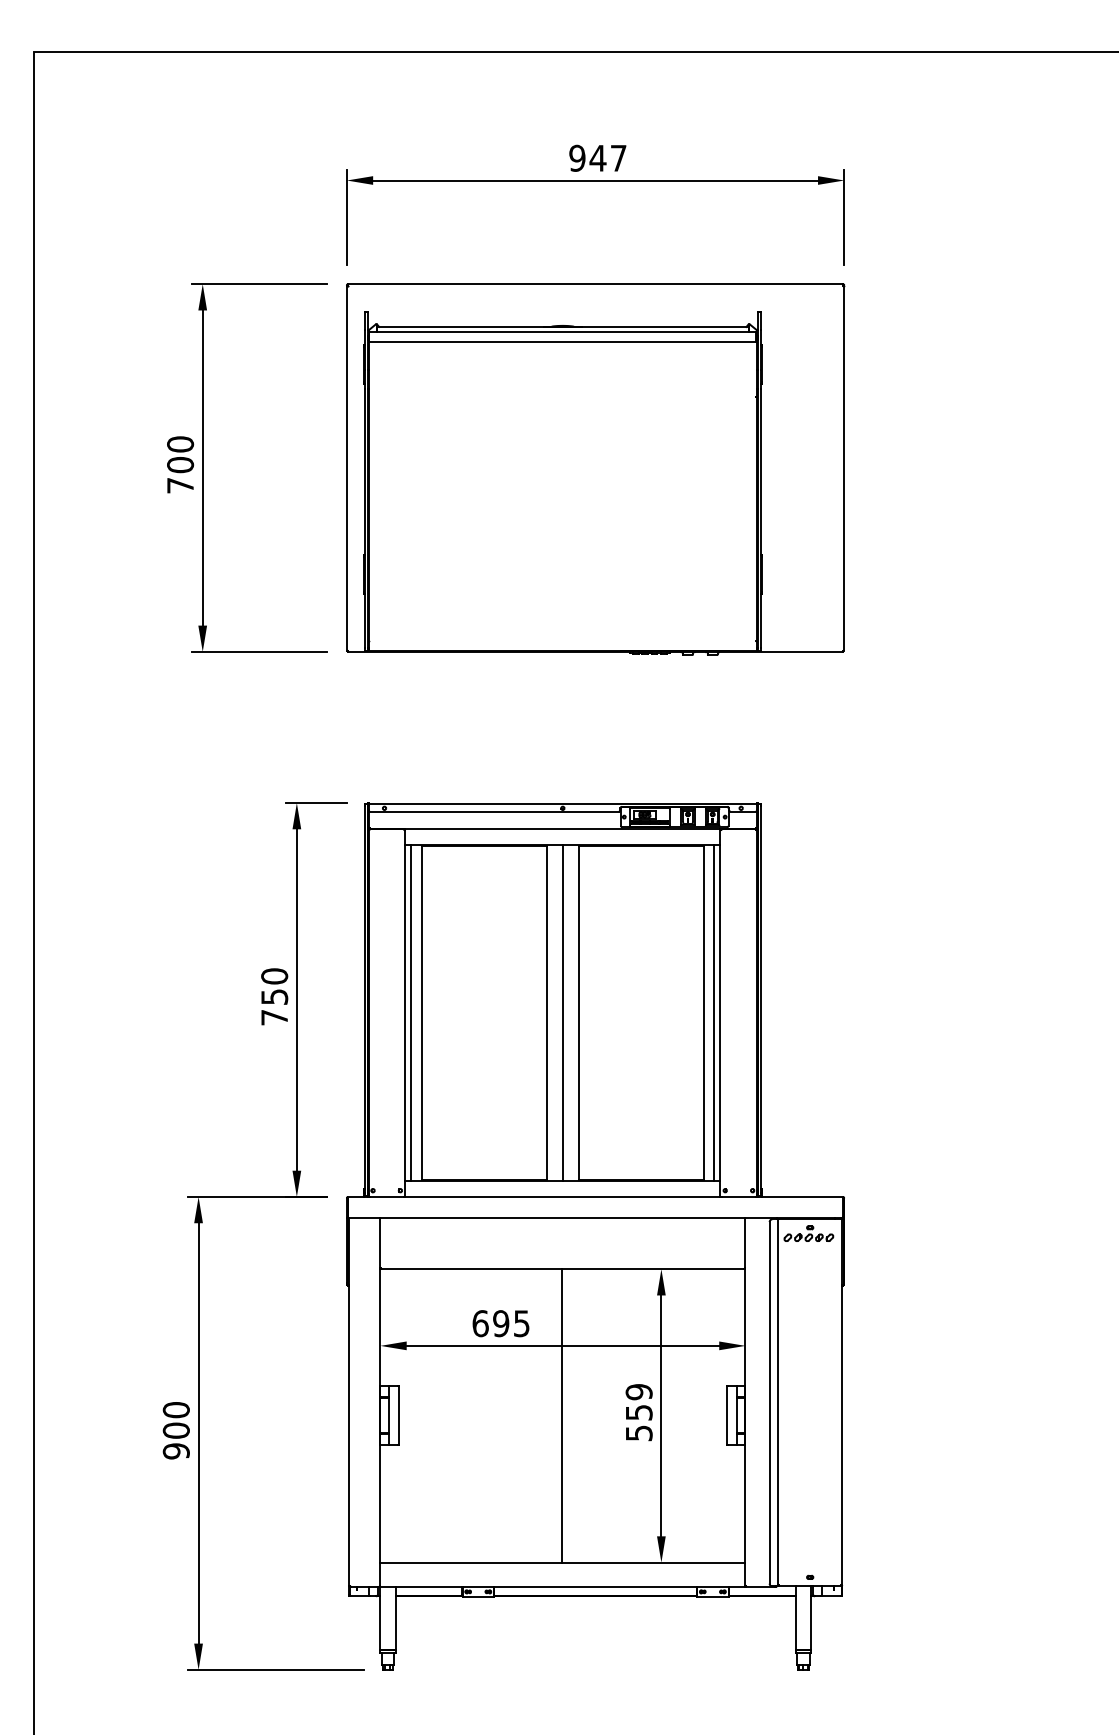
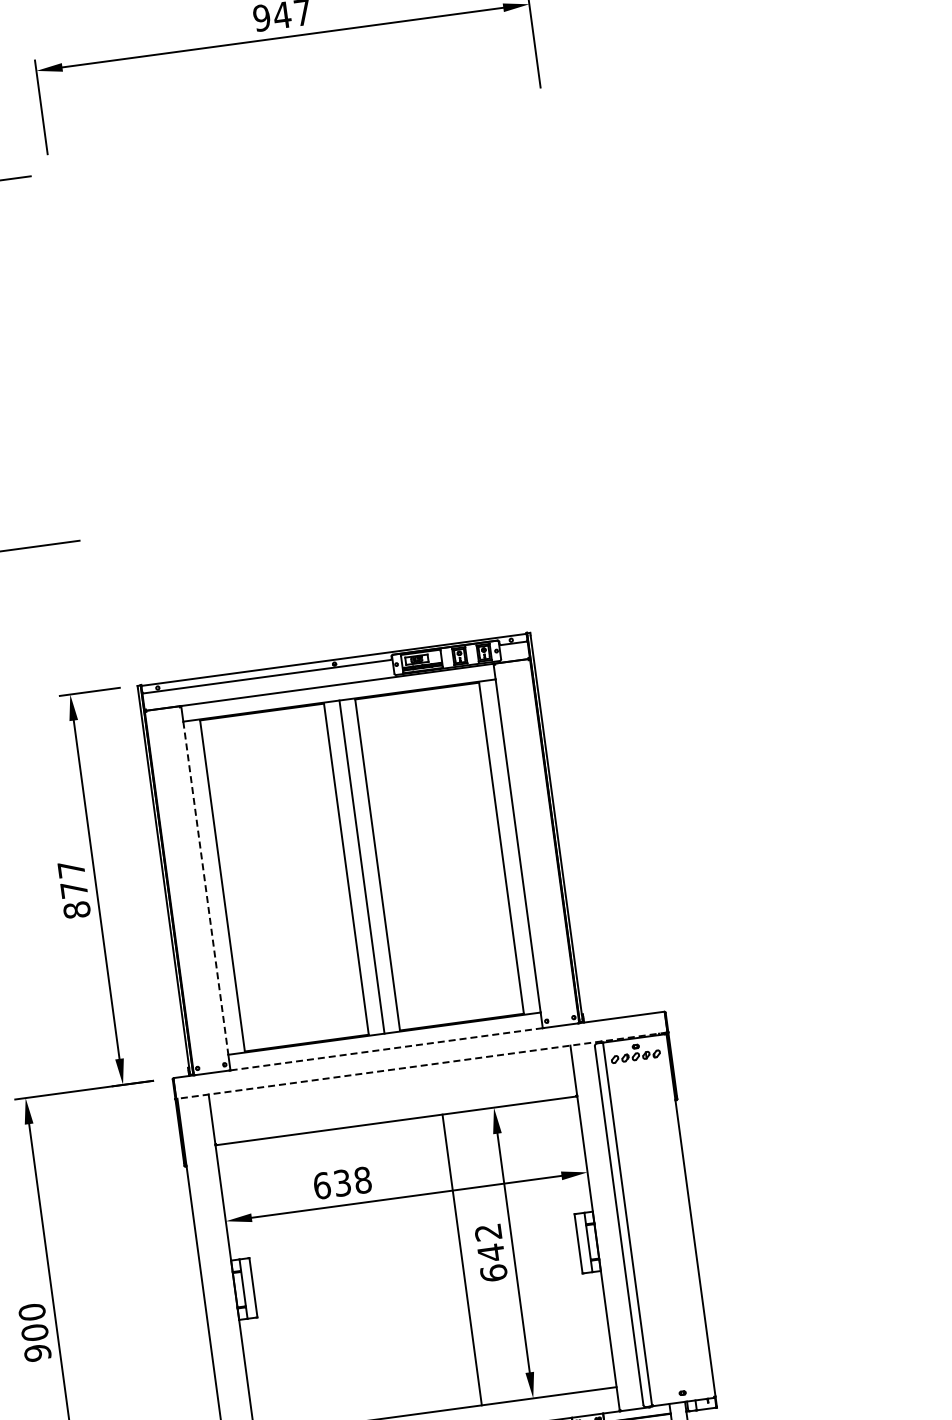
part: (595, 469) -> (321, 323), removed
text: (274, 996) -> (74, 889), 750 -> 877
line: (405, 1013) -> (206, 888), solid -> dashed
line: (411, 1013) -> (212, 887), removed
line: (714, 1013) -> (512, 847), removed
line: (562, 1196) -> (386, 1048), solid -> dashed
line: (595, 1217) -> (421, 1065), solid -> dashed
text: (511, 1323) -> (352, 1181), 695 -> 638
text: (638, 1412) -> (490, 1252), 559 -> 642
line: (562, 1415) -> (462, 1259), moved

